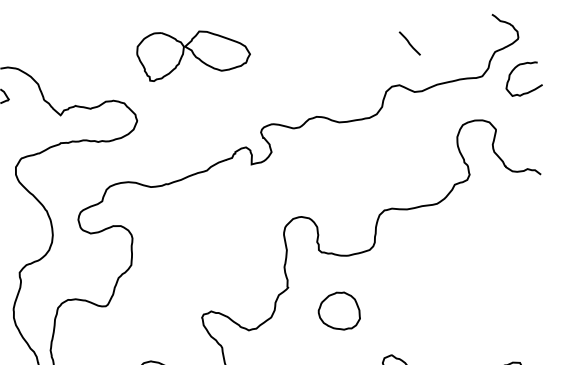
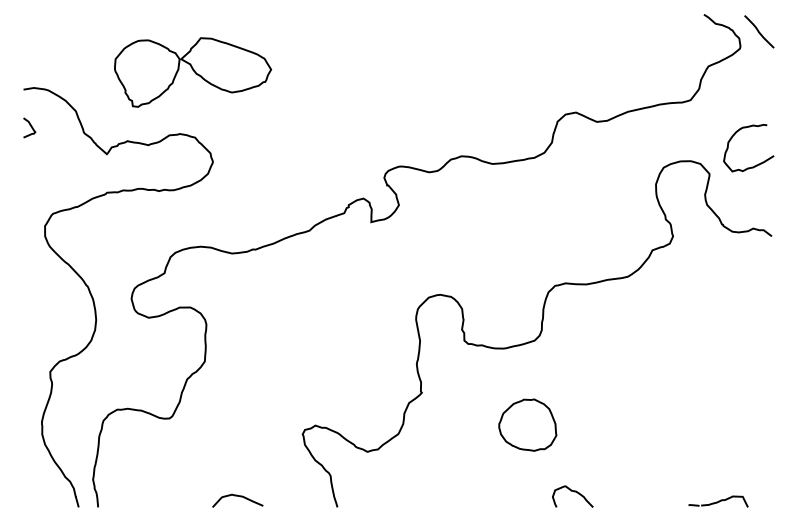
curve: (409, 43) -> (759, 31), moved
part: (193, 56) -> (193, 72), moved
curve: (529, 90) -> (756, 164), moved
part: (339, 310) -> (527, 424), moved

